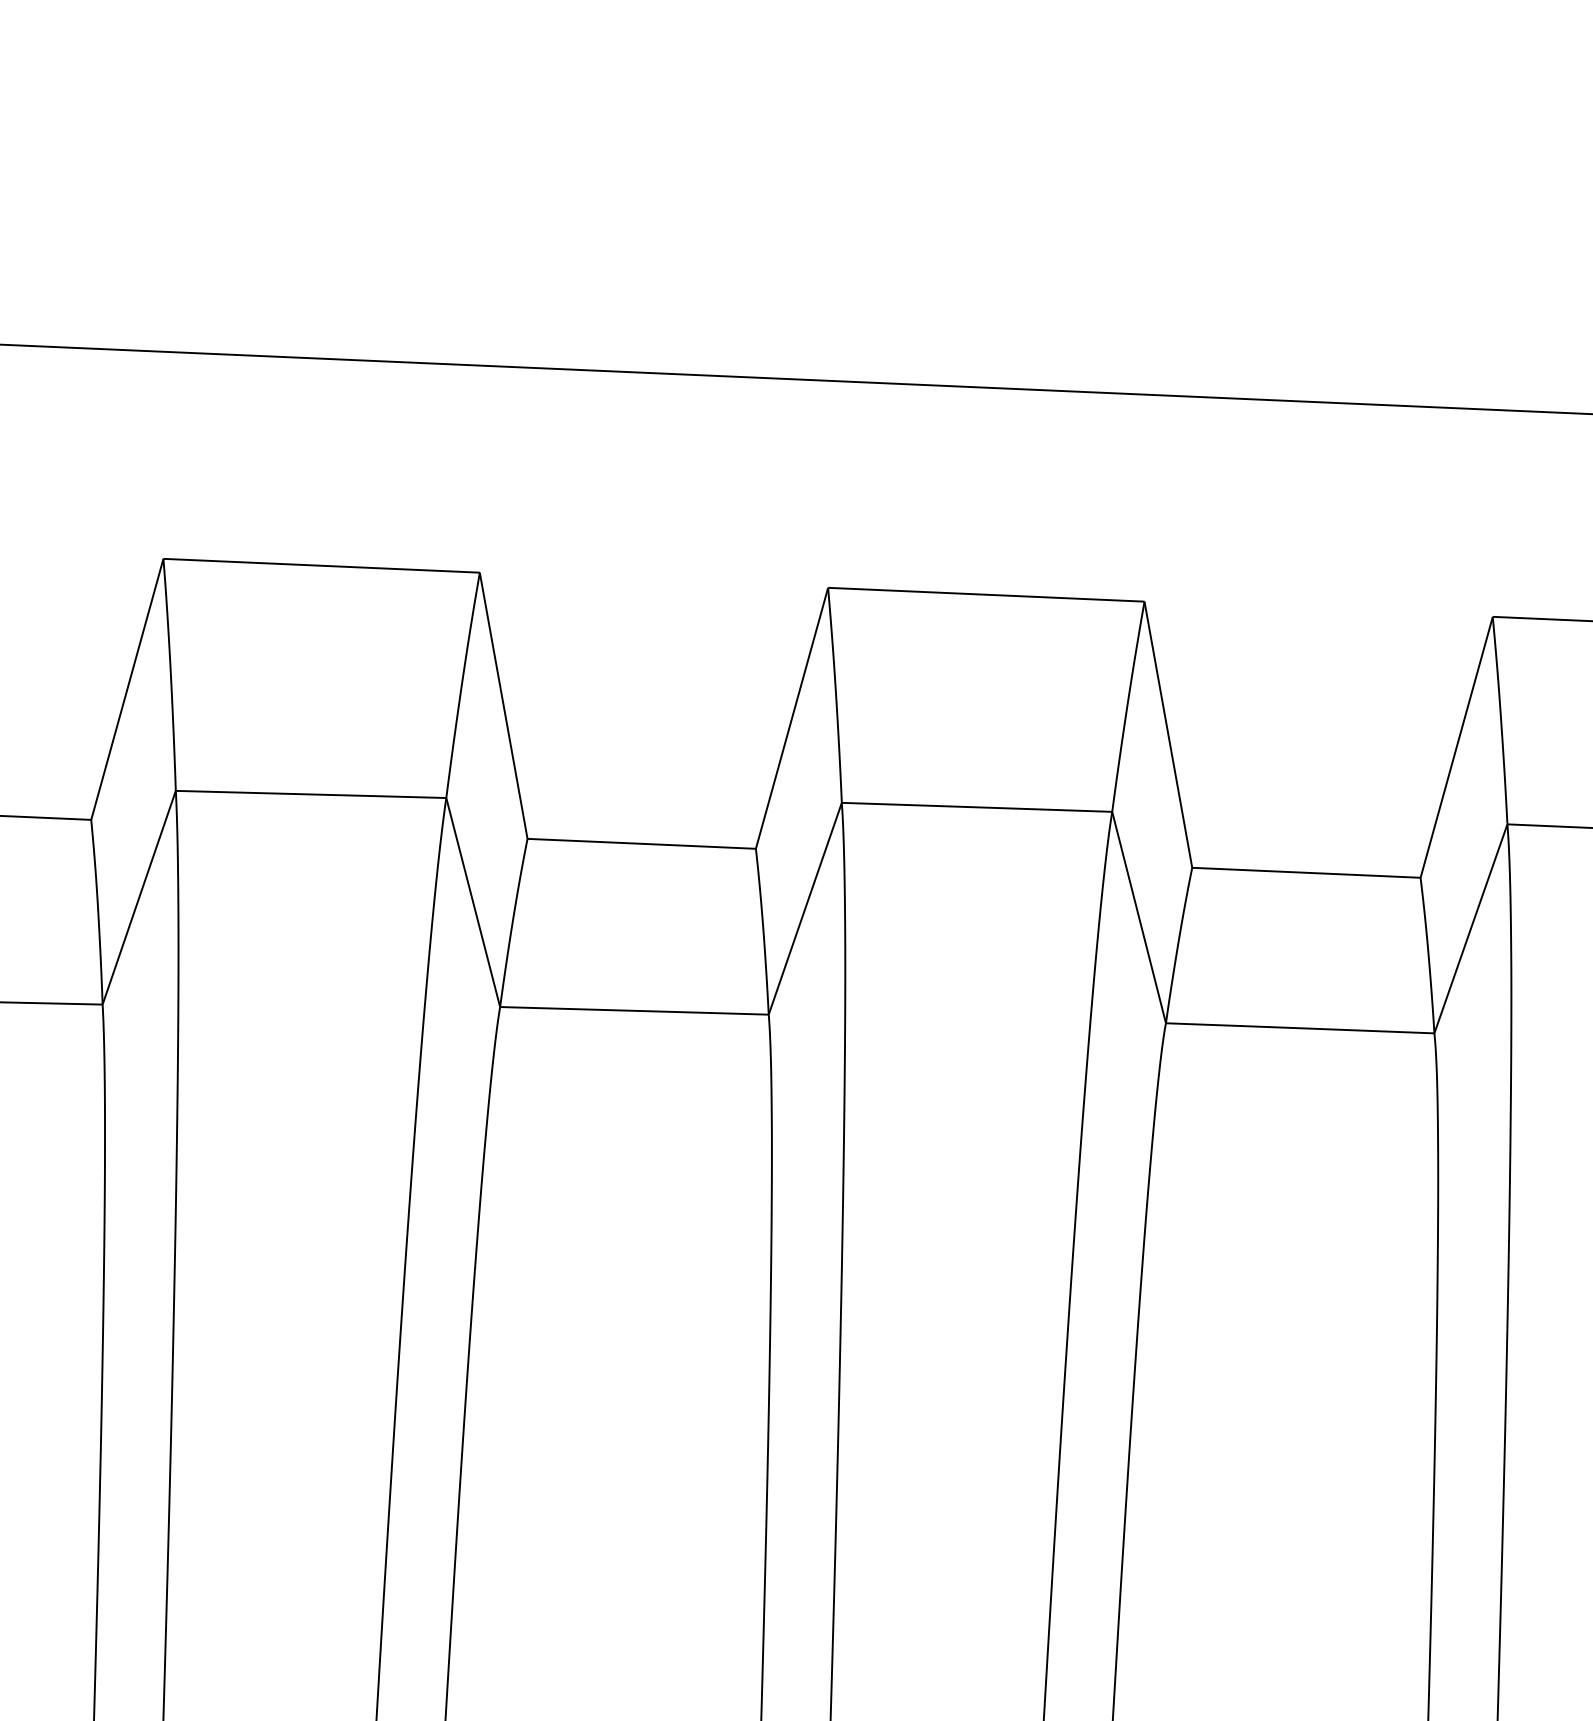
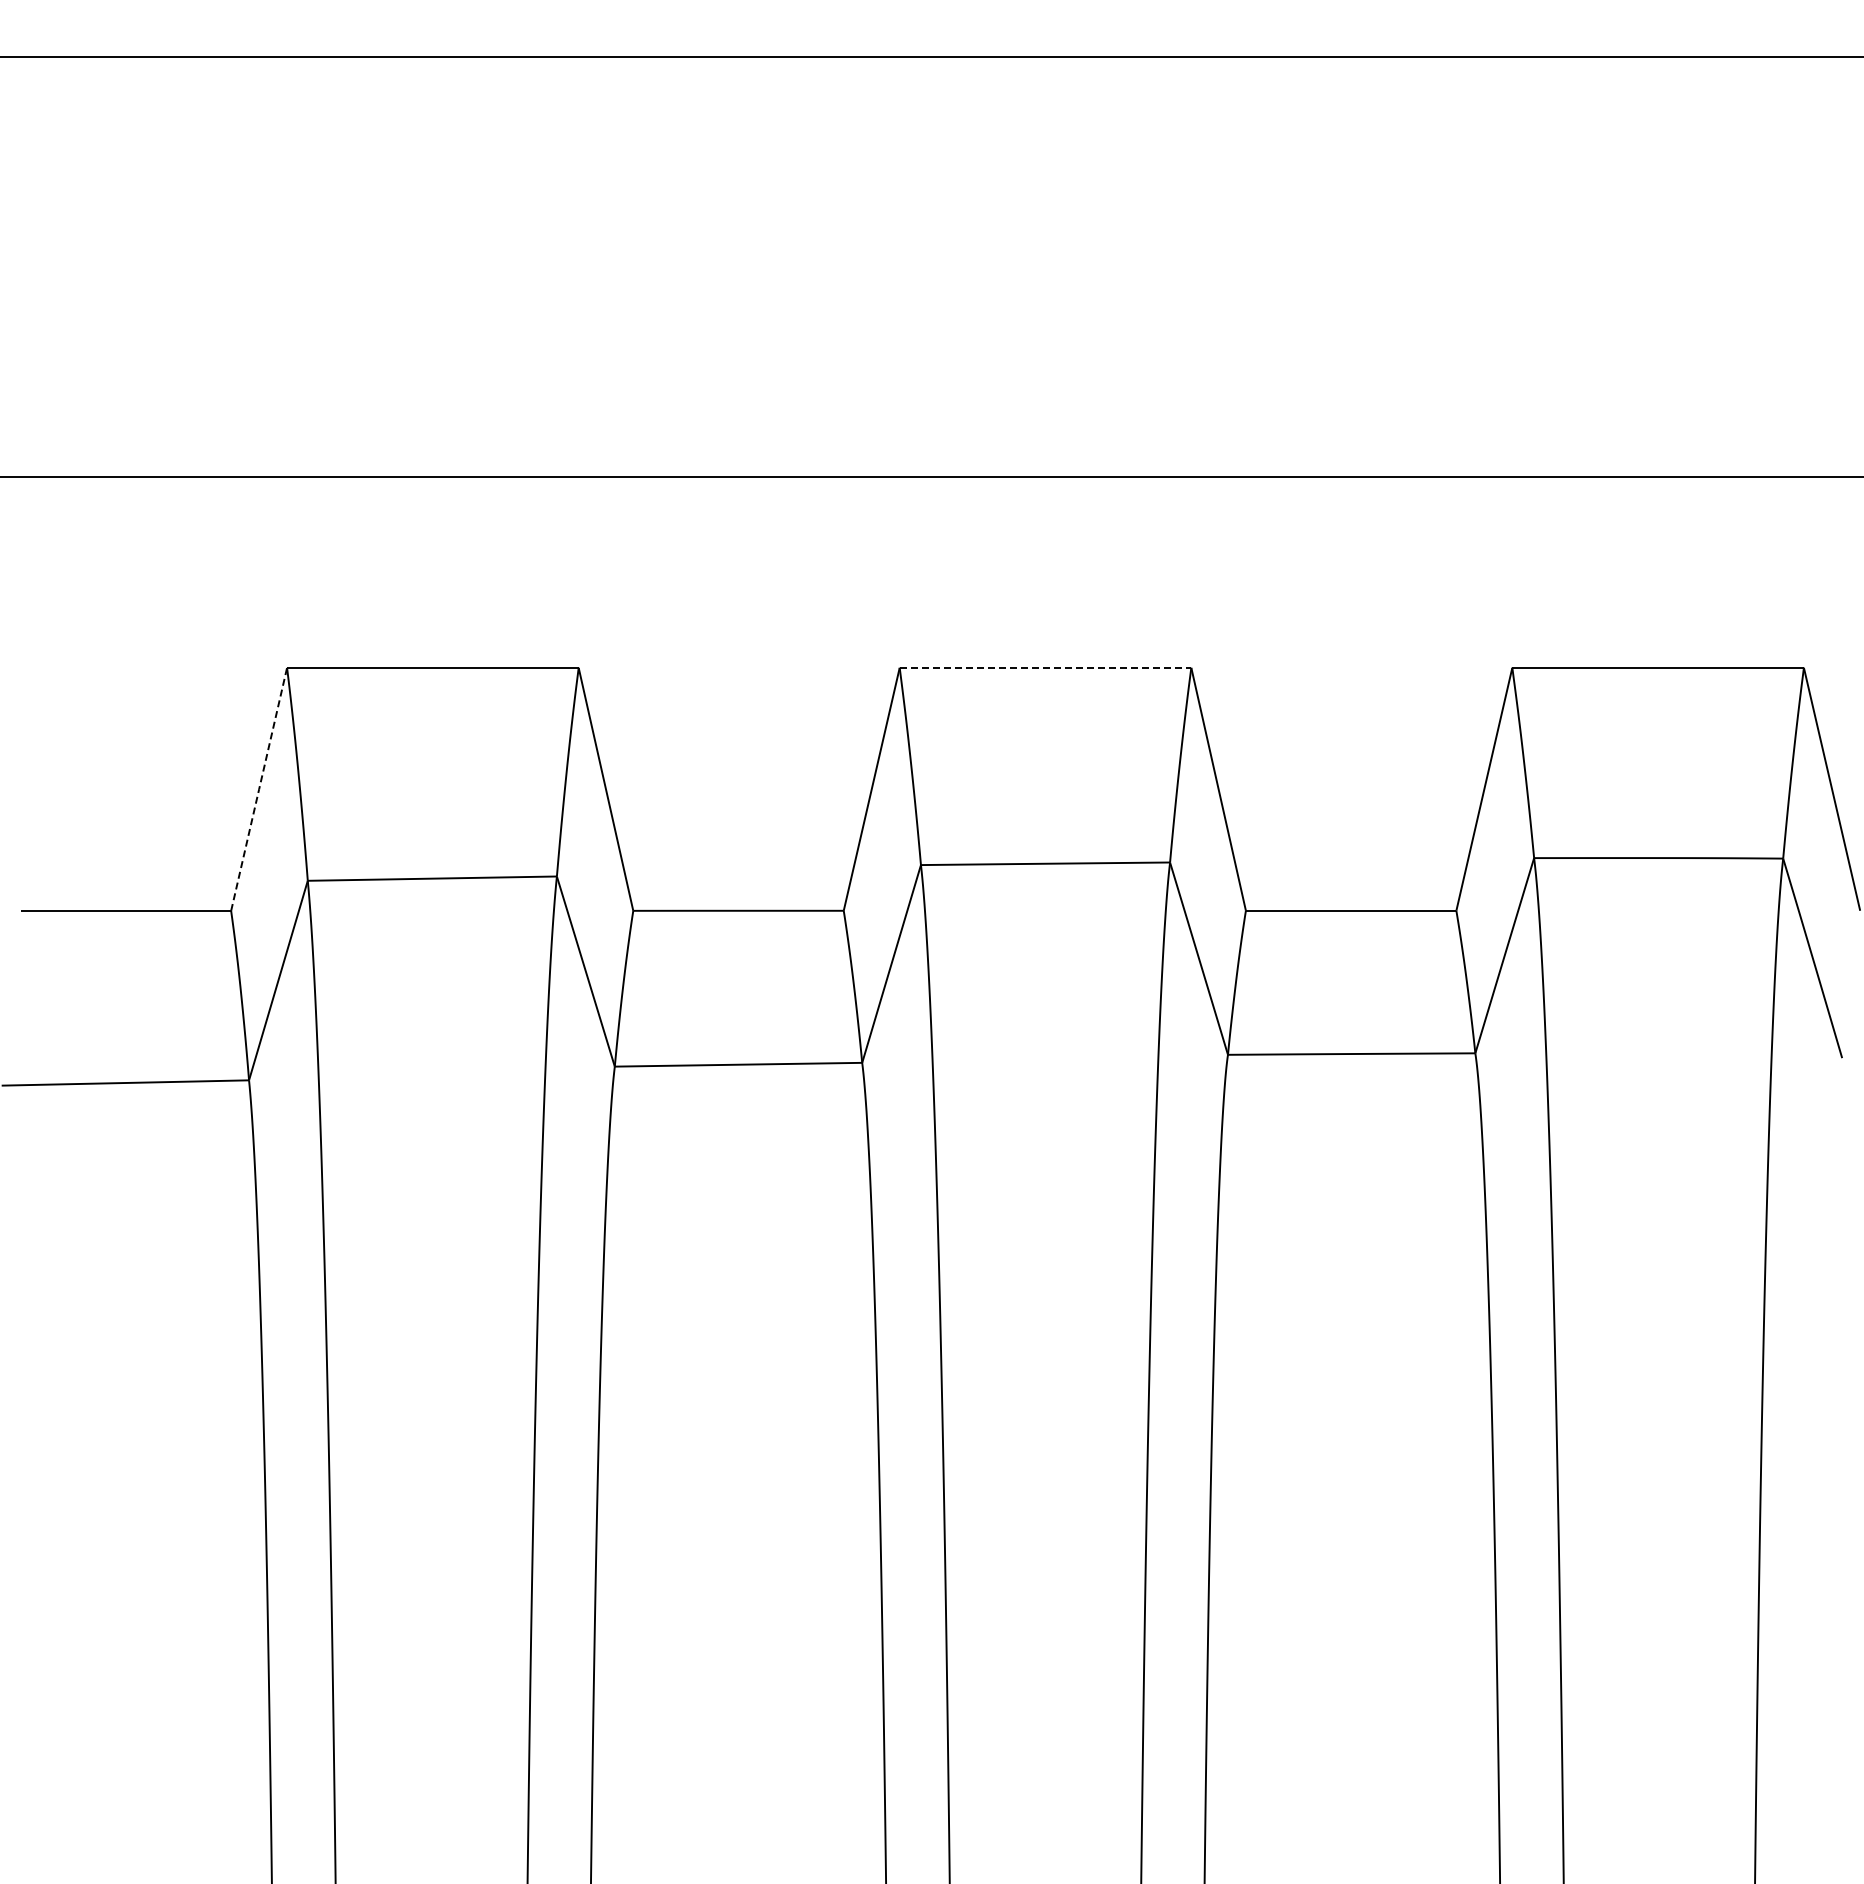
line: (986, 594) -> (1045, 667), solid -> dashed
line: (127, 689) -> (259, 789), solid -> dashed

